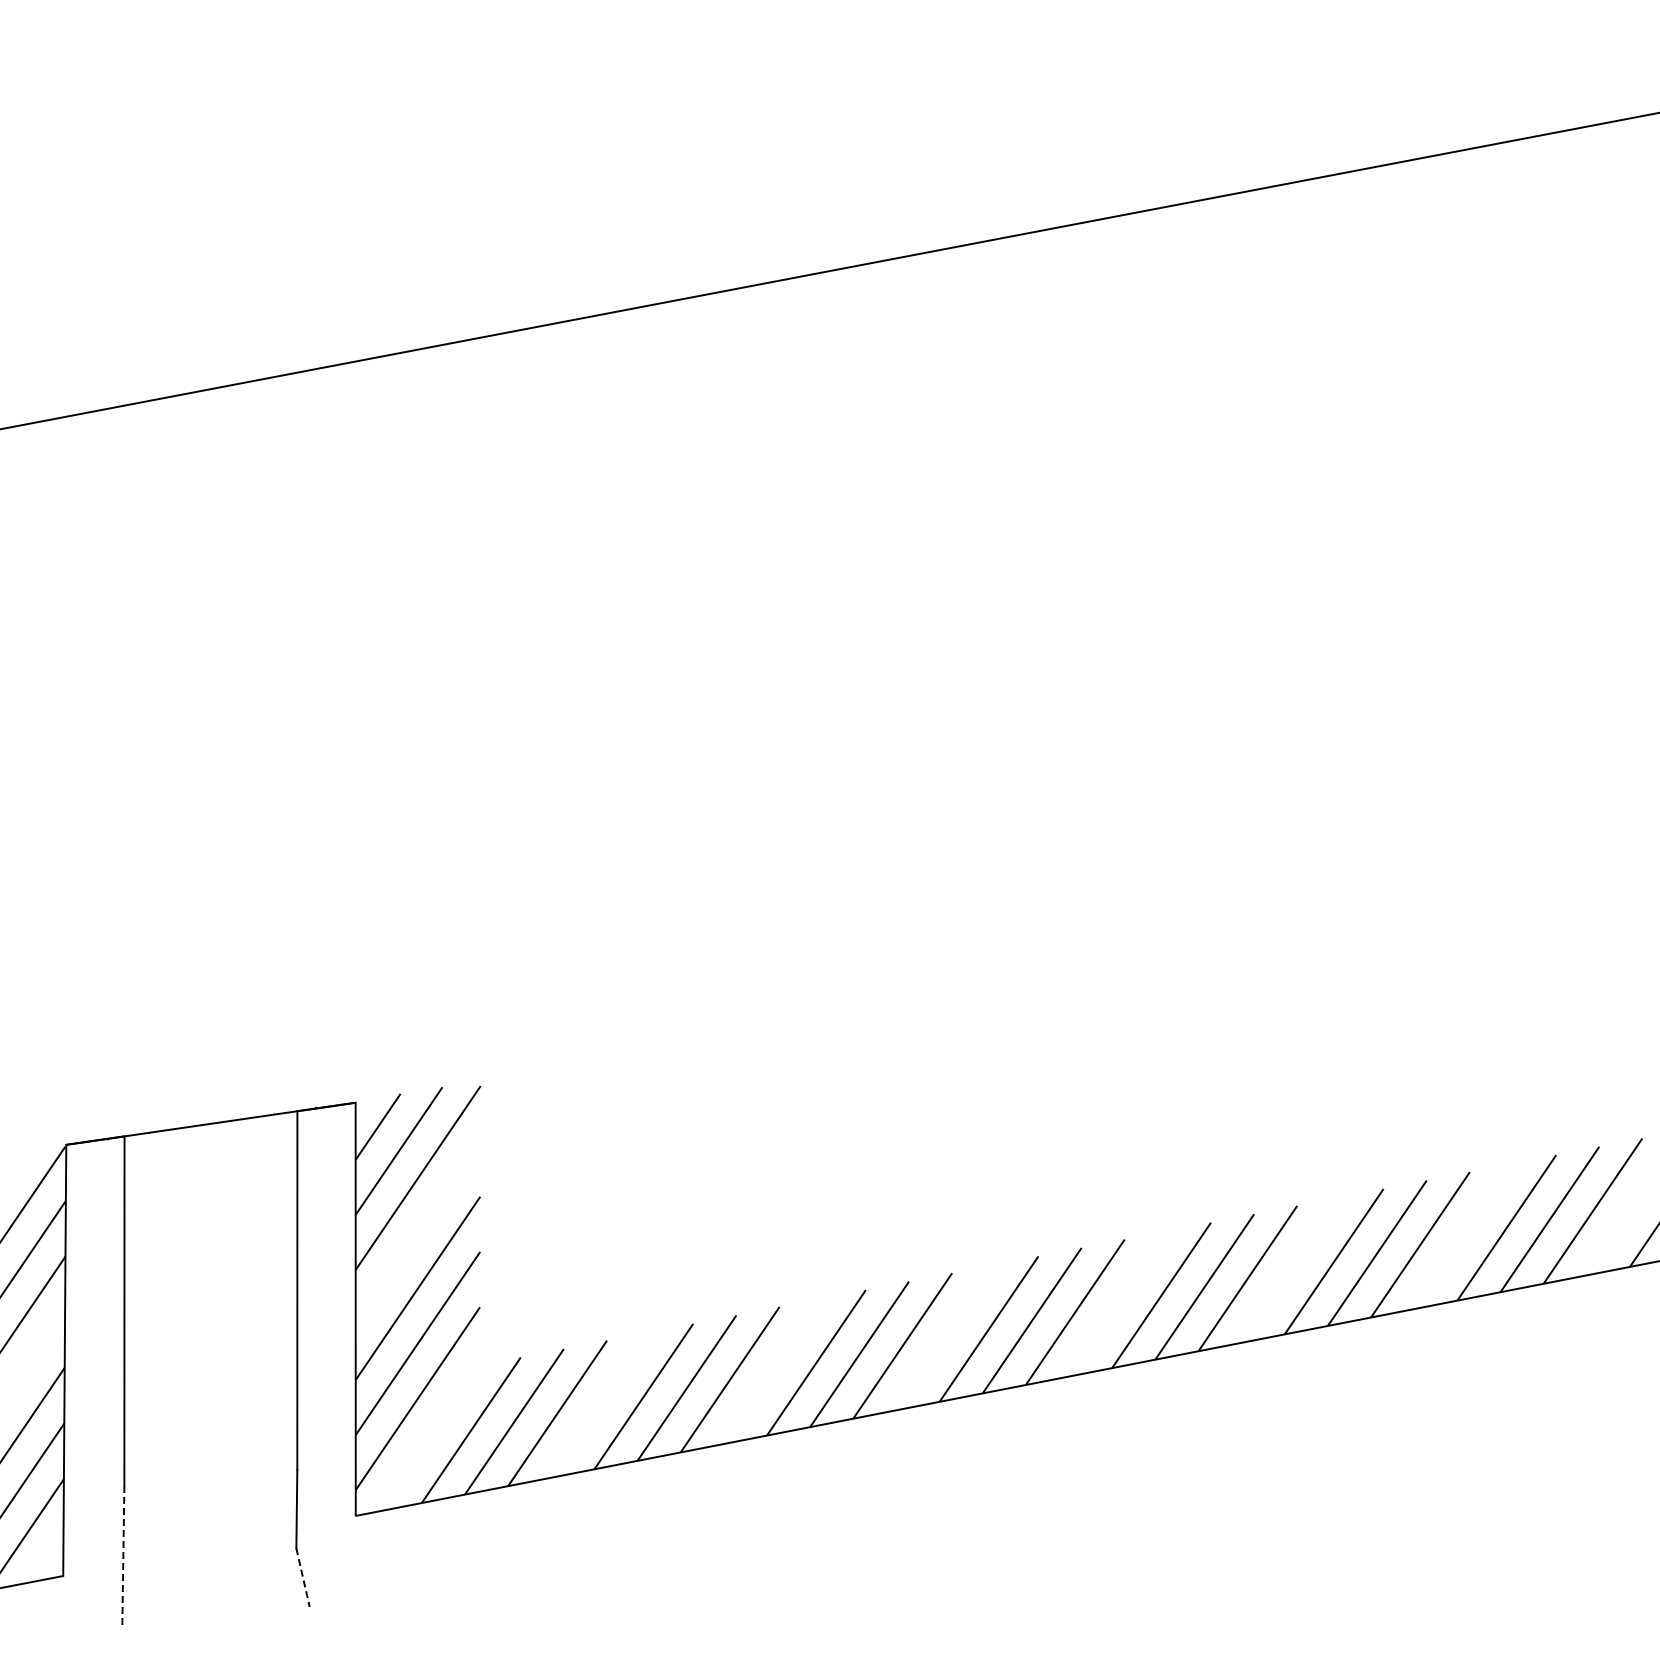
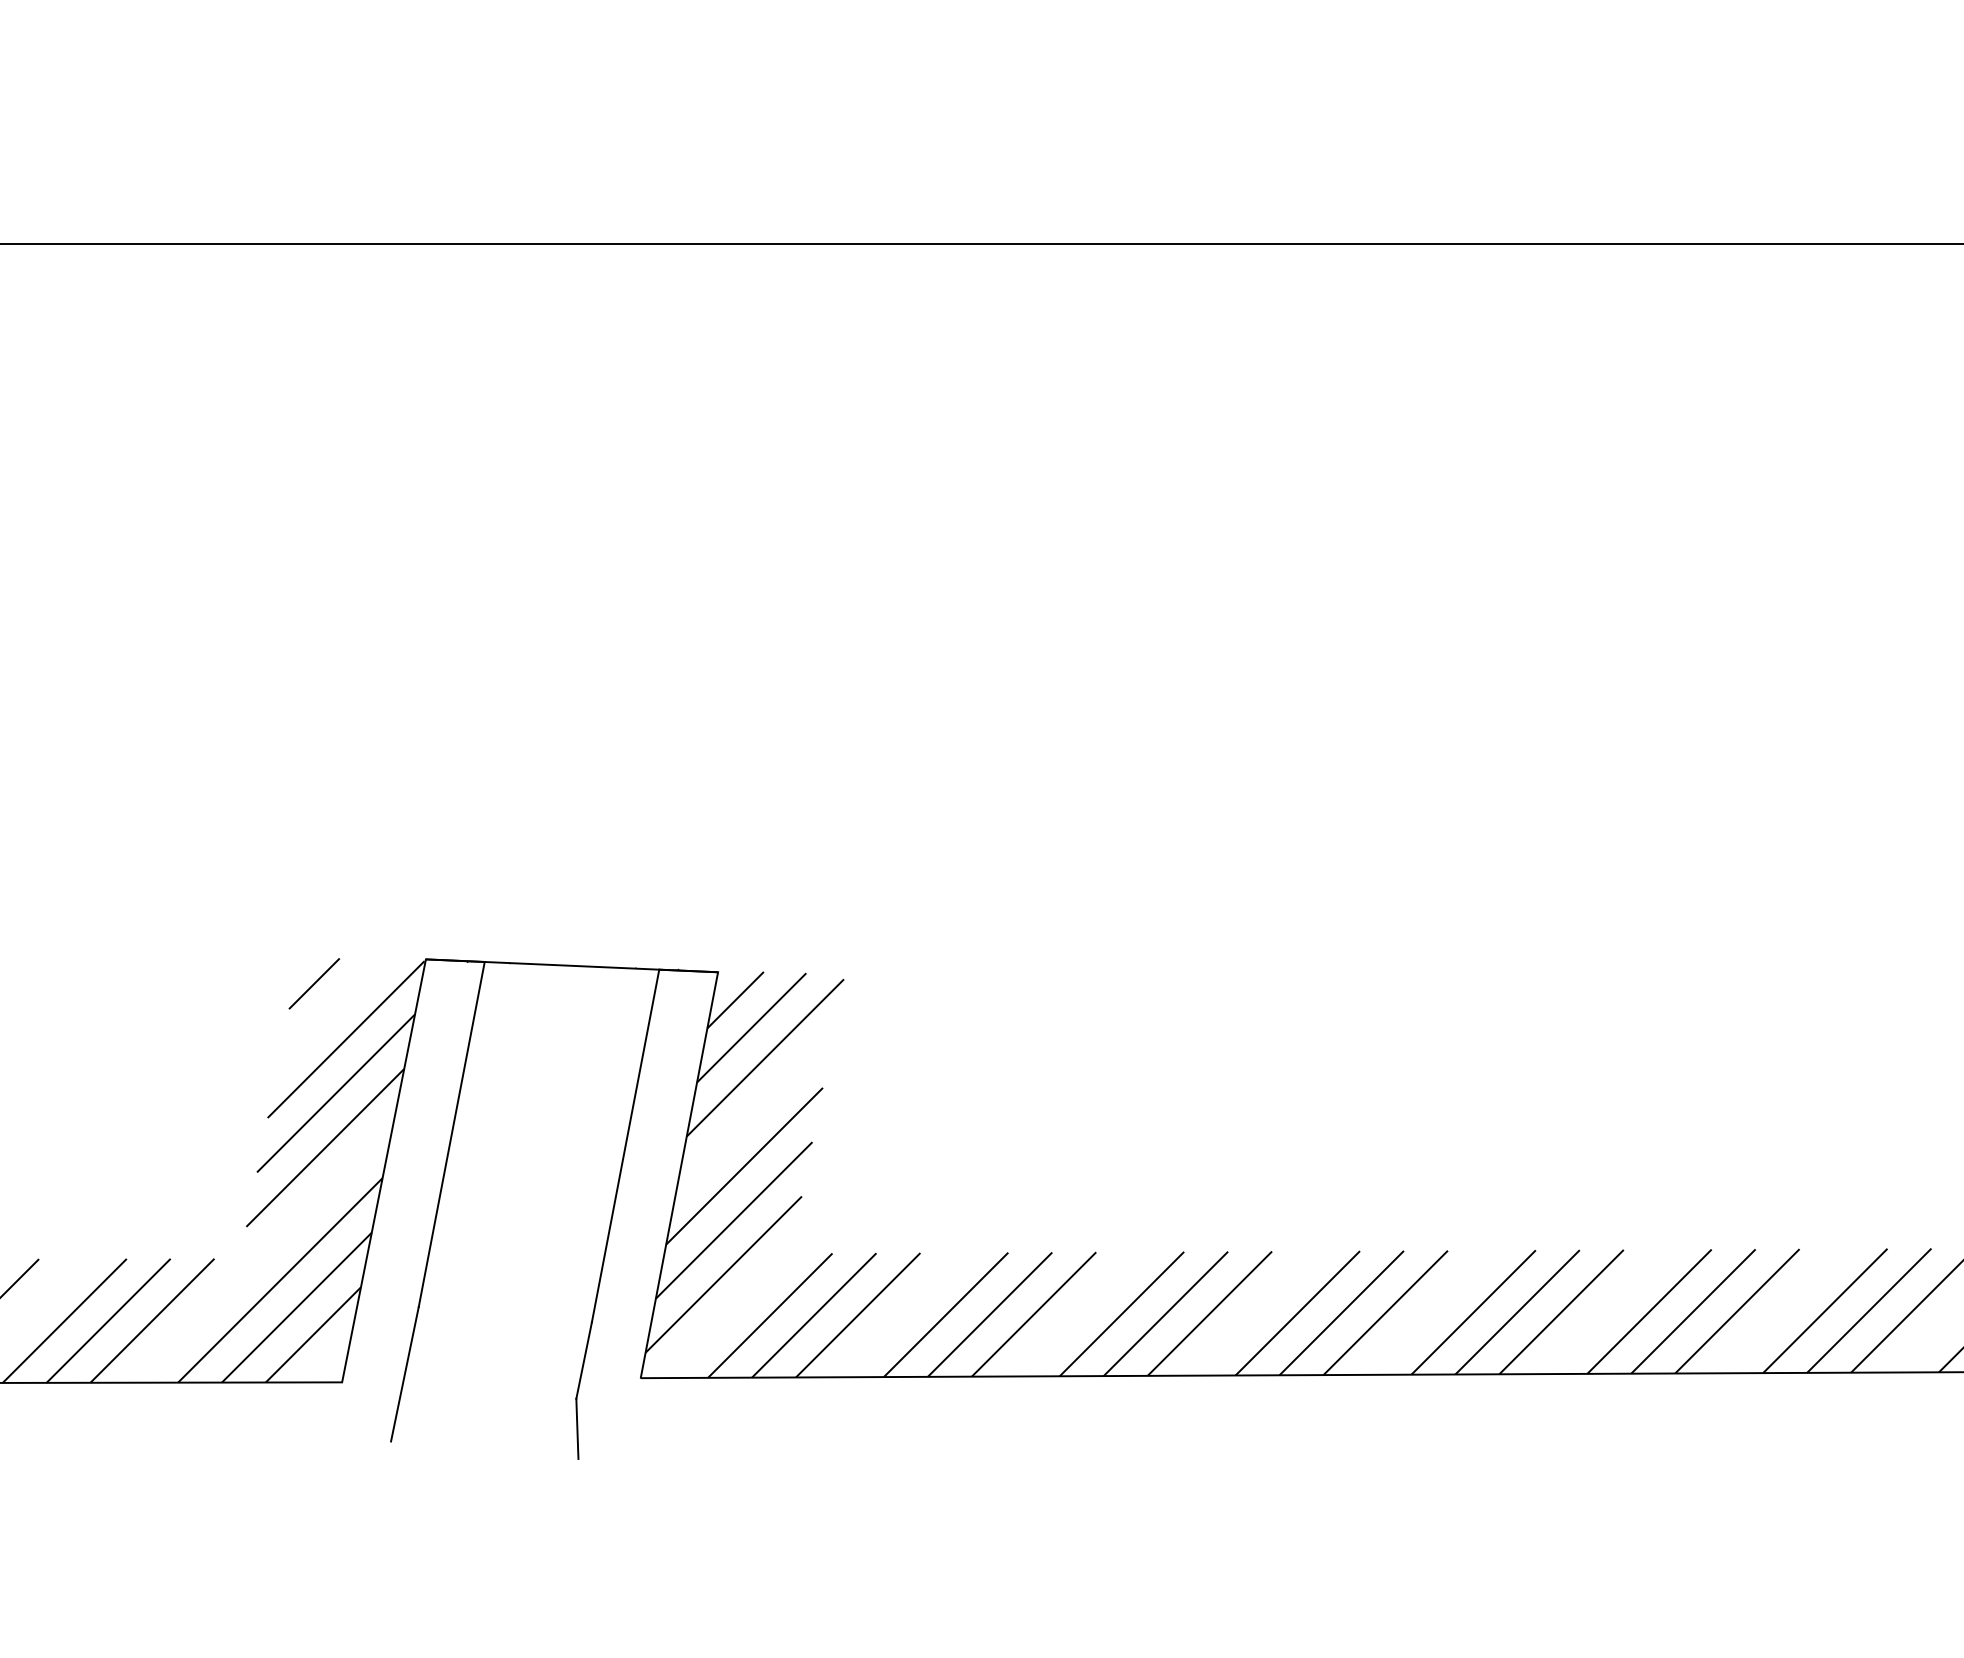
line: (123, 1556) -> (404, 1374), dashed -> solid
line: (303, 1578) -> (577, 1429), dashed -> solid

